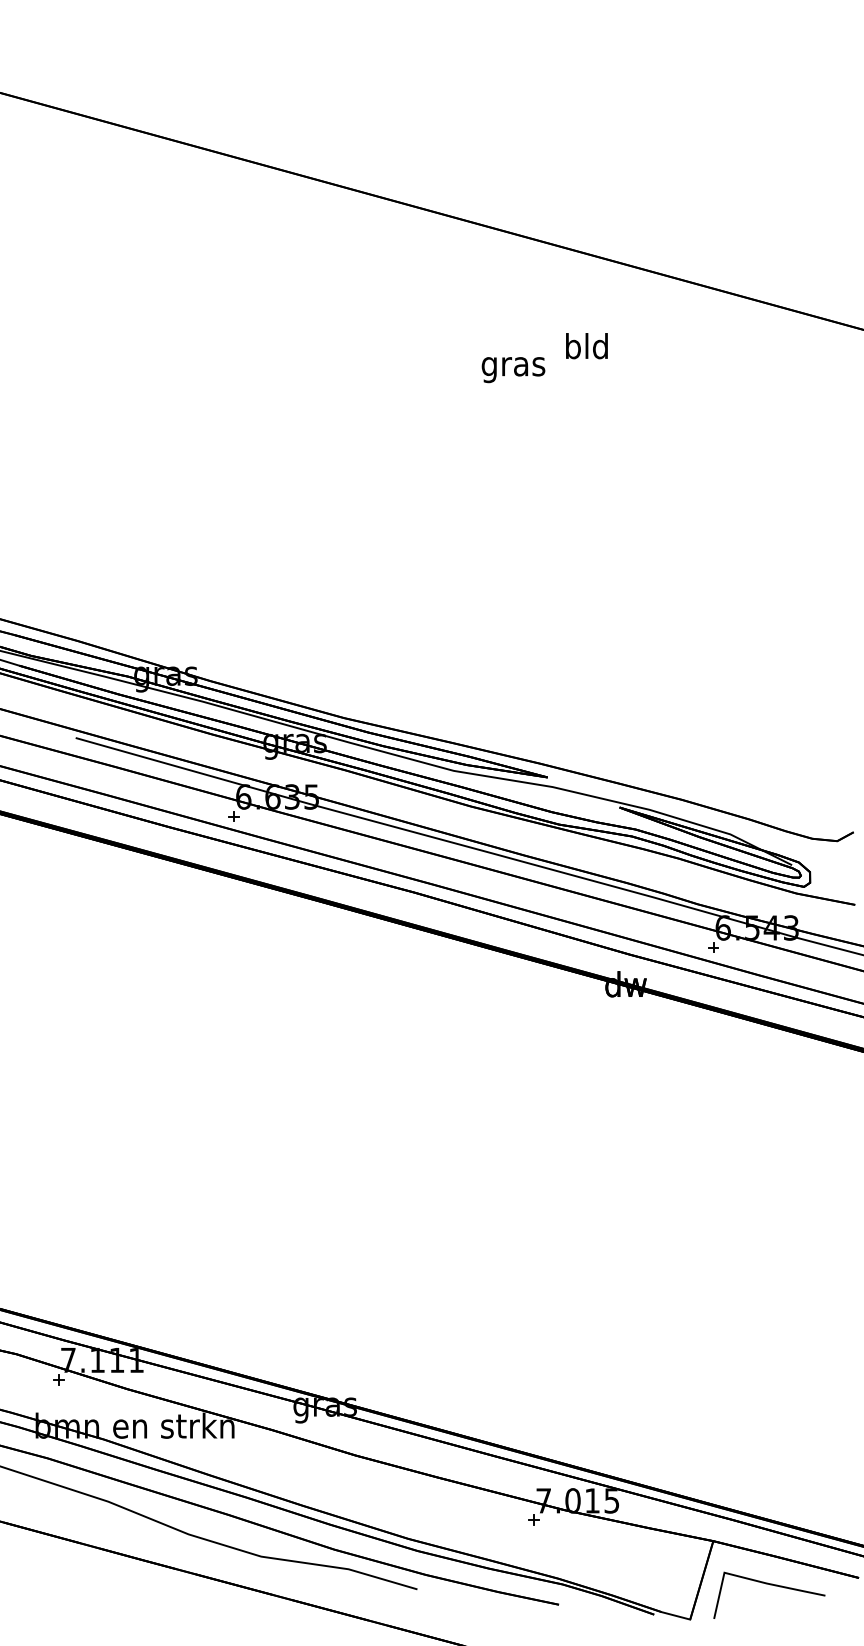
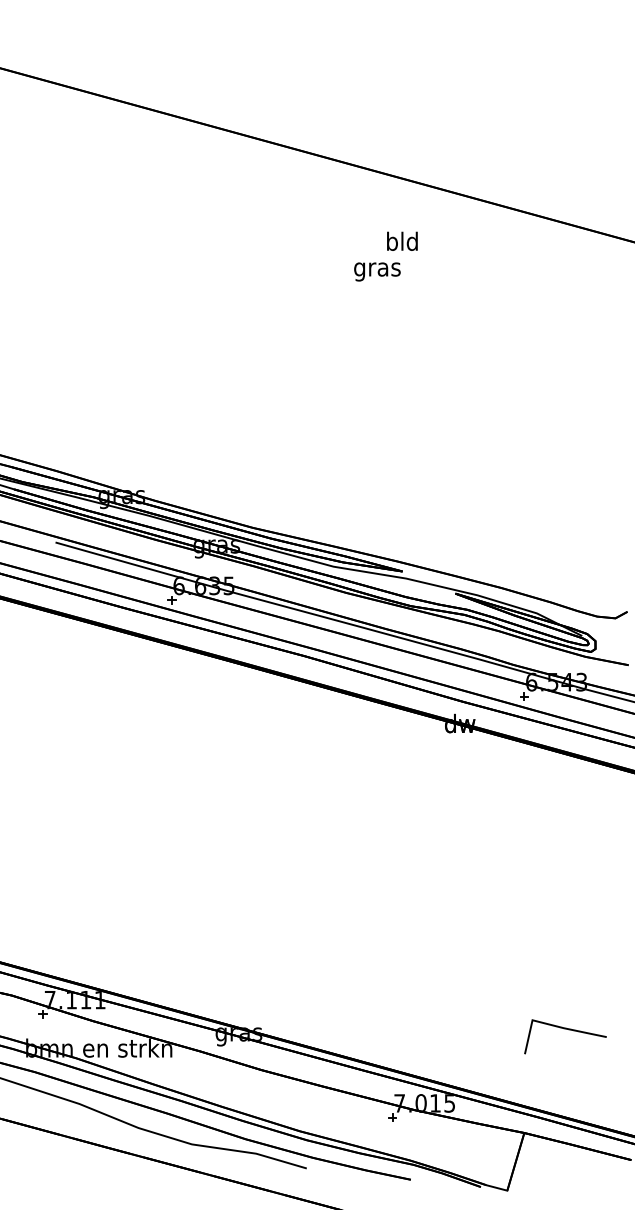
text: (587, 344) -> (402, 240), moved
line: (773, 1586) -> (568, 1030), moved

